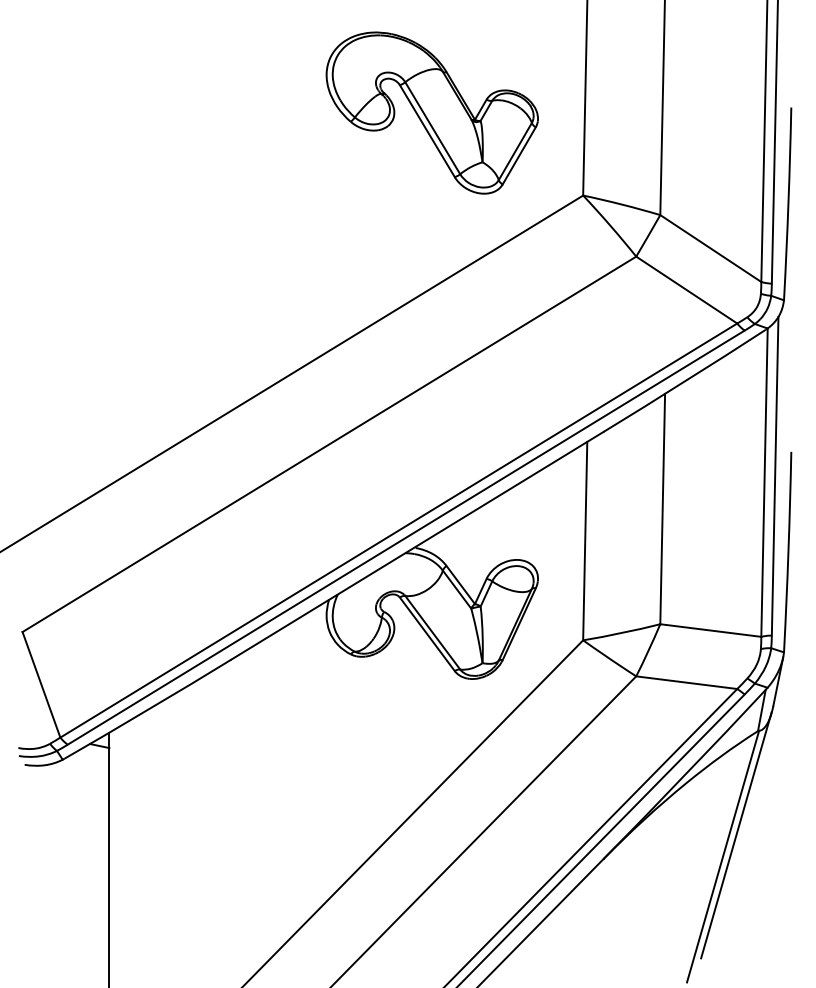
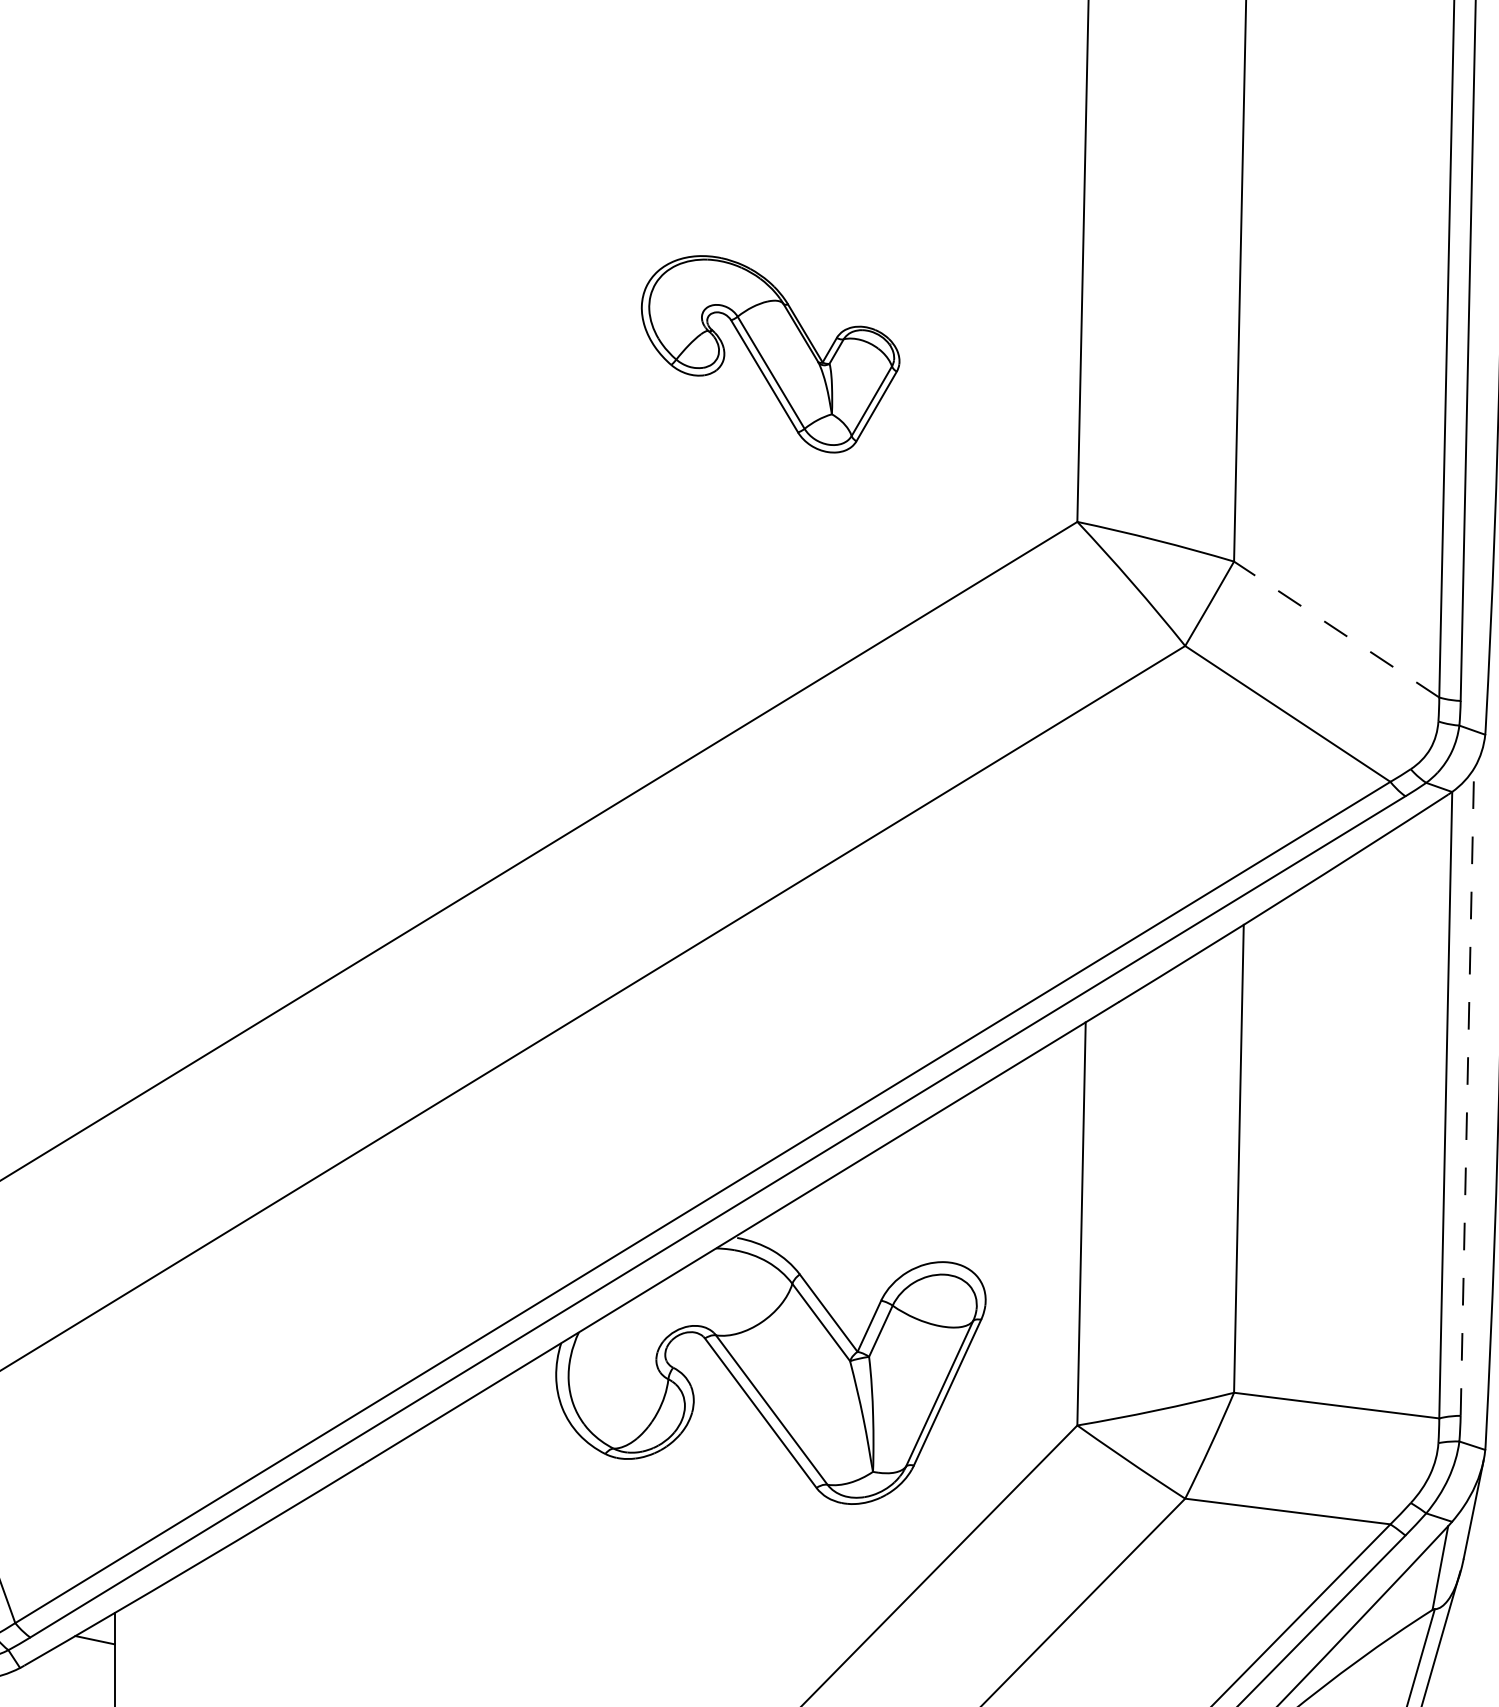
part: (431, 112) -> (769, 353), size x0.6
line: (710, 248) -> (1336, 629), solid -> dashed
line: (775, 475) -> (1468, 1090), solid -> dashed

